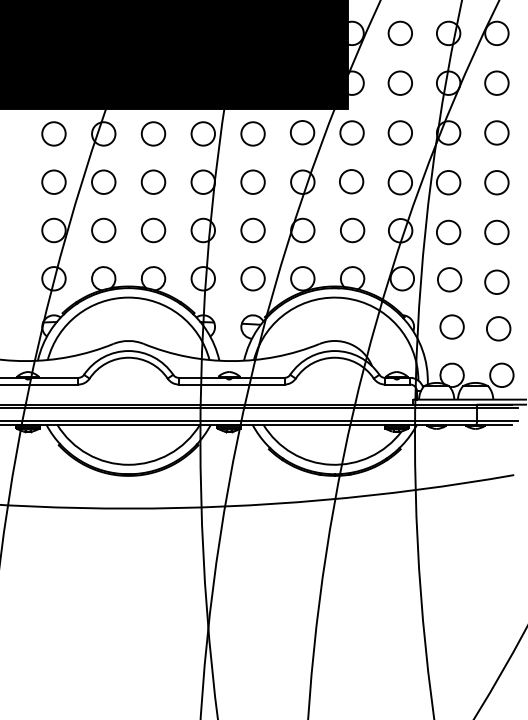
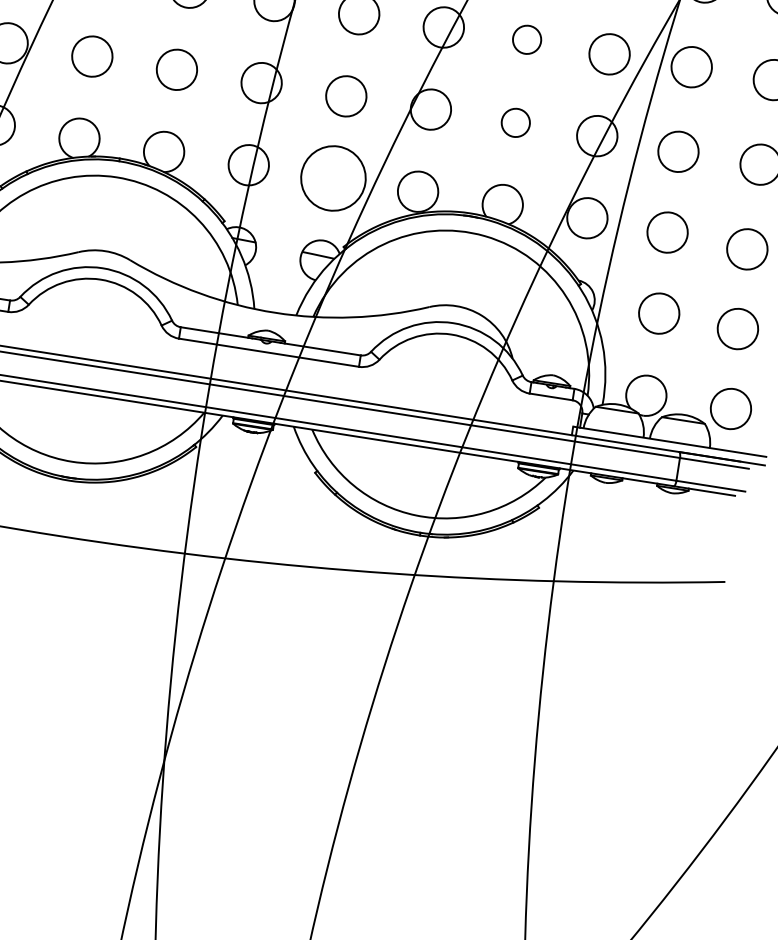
circle: (351, 181) -> (526, 39), size x0.7
circle: (352, 230) -> (515, 122), size x0.7
circle: (252, 278) -> (332, 177), size x1.6

